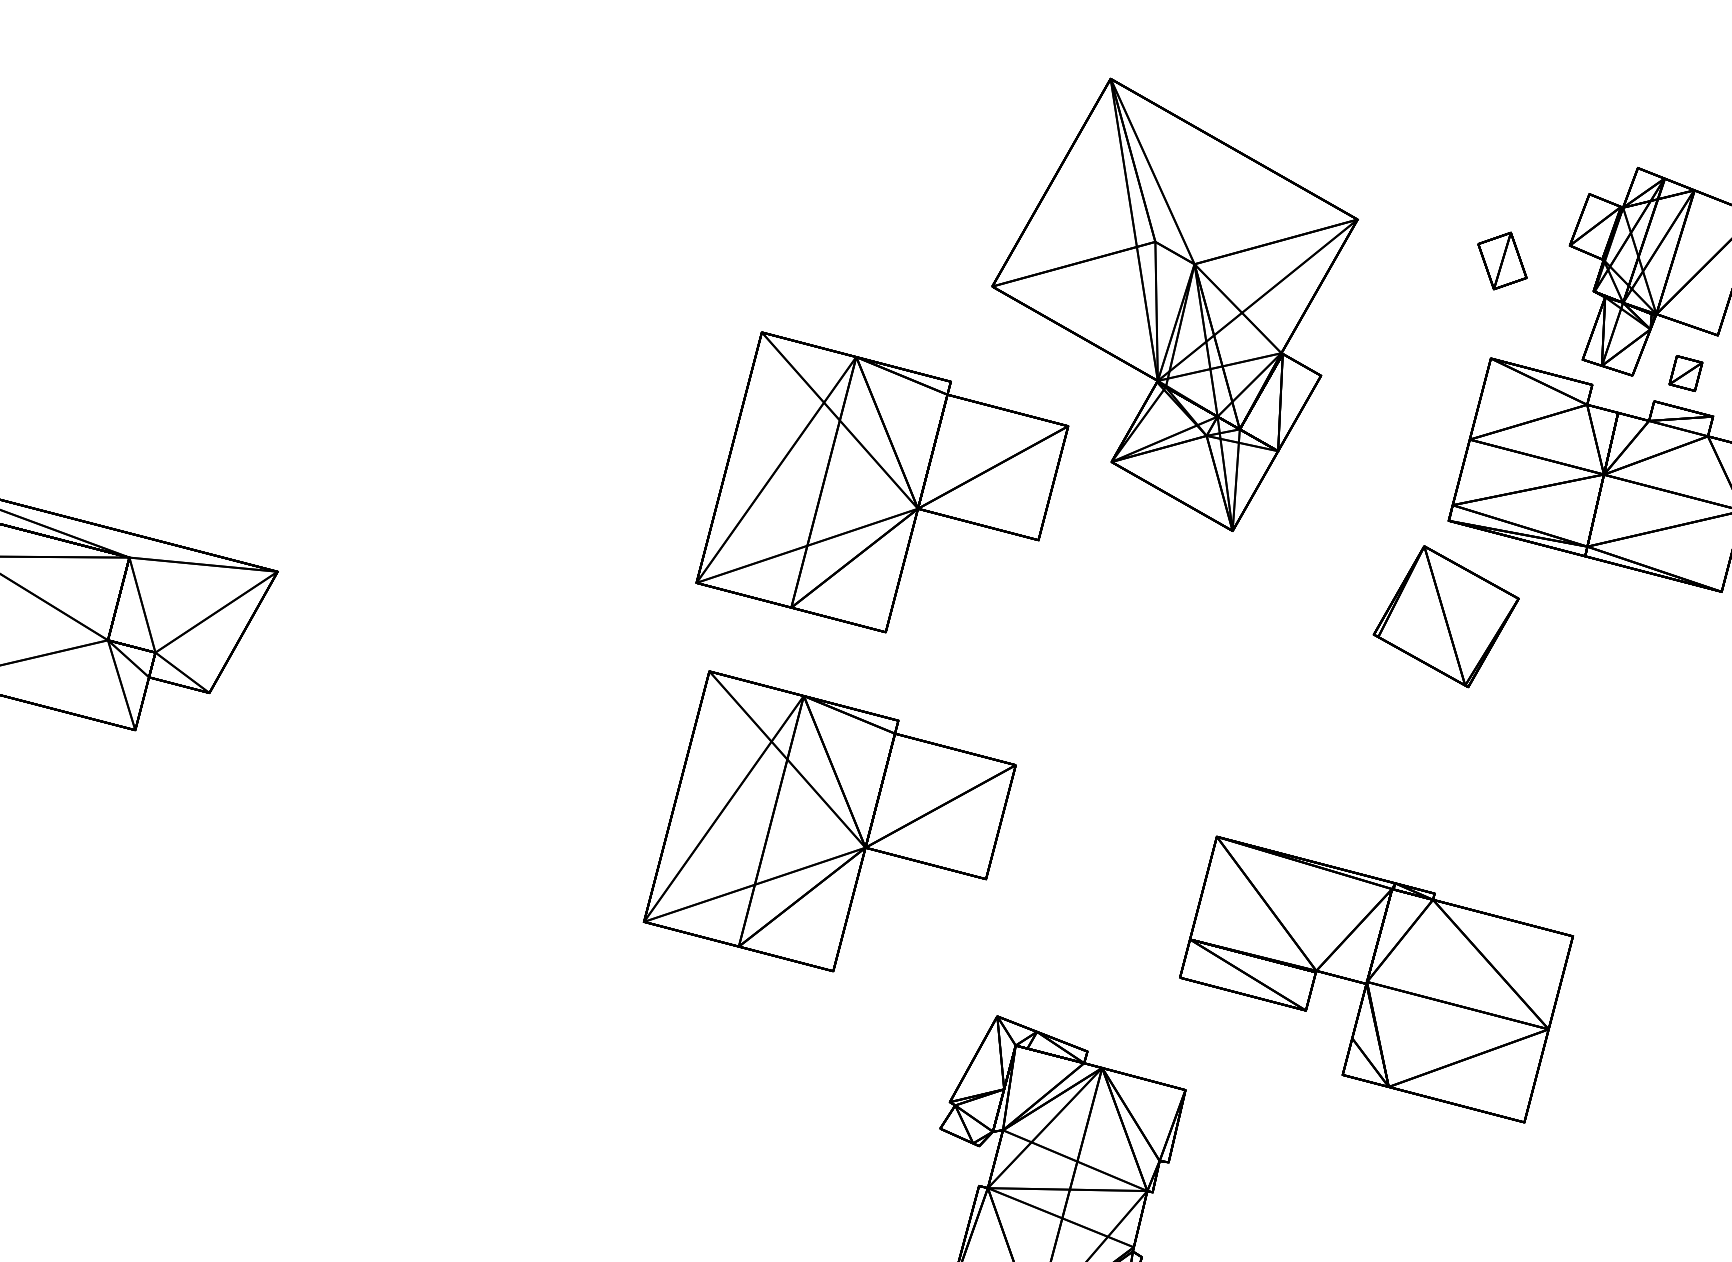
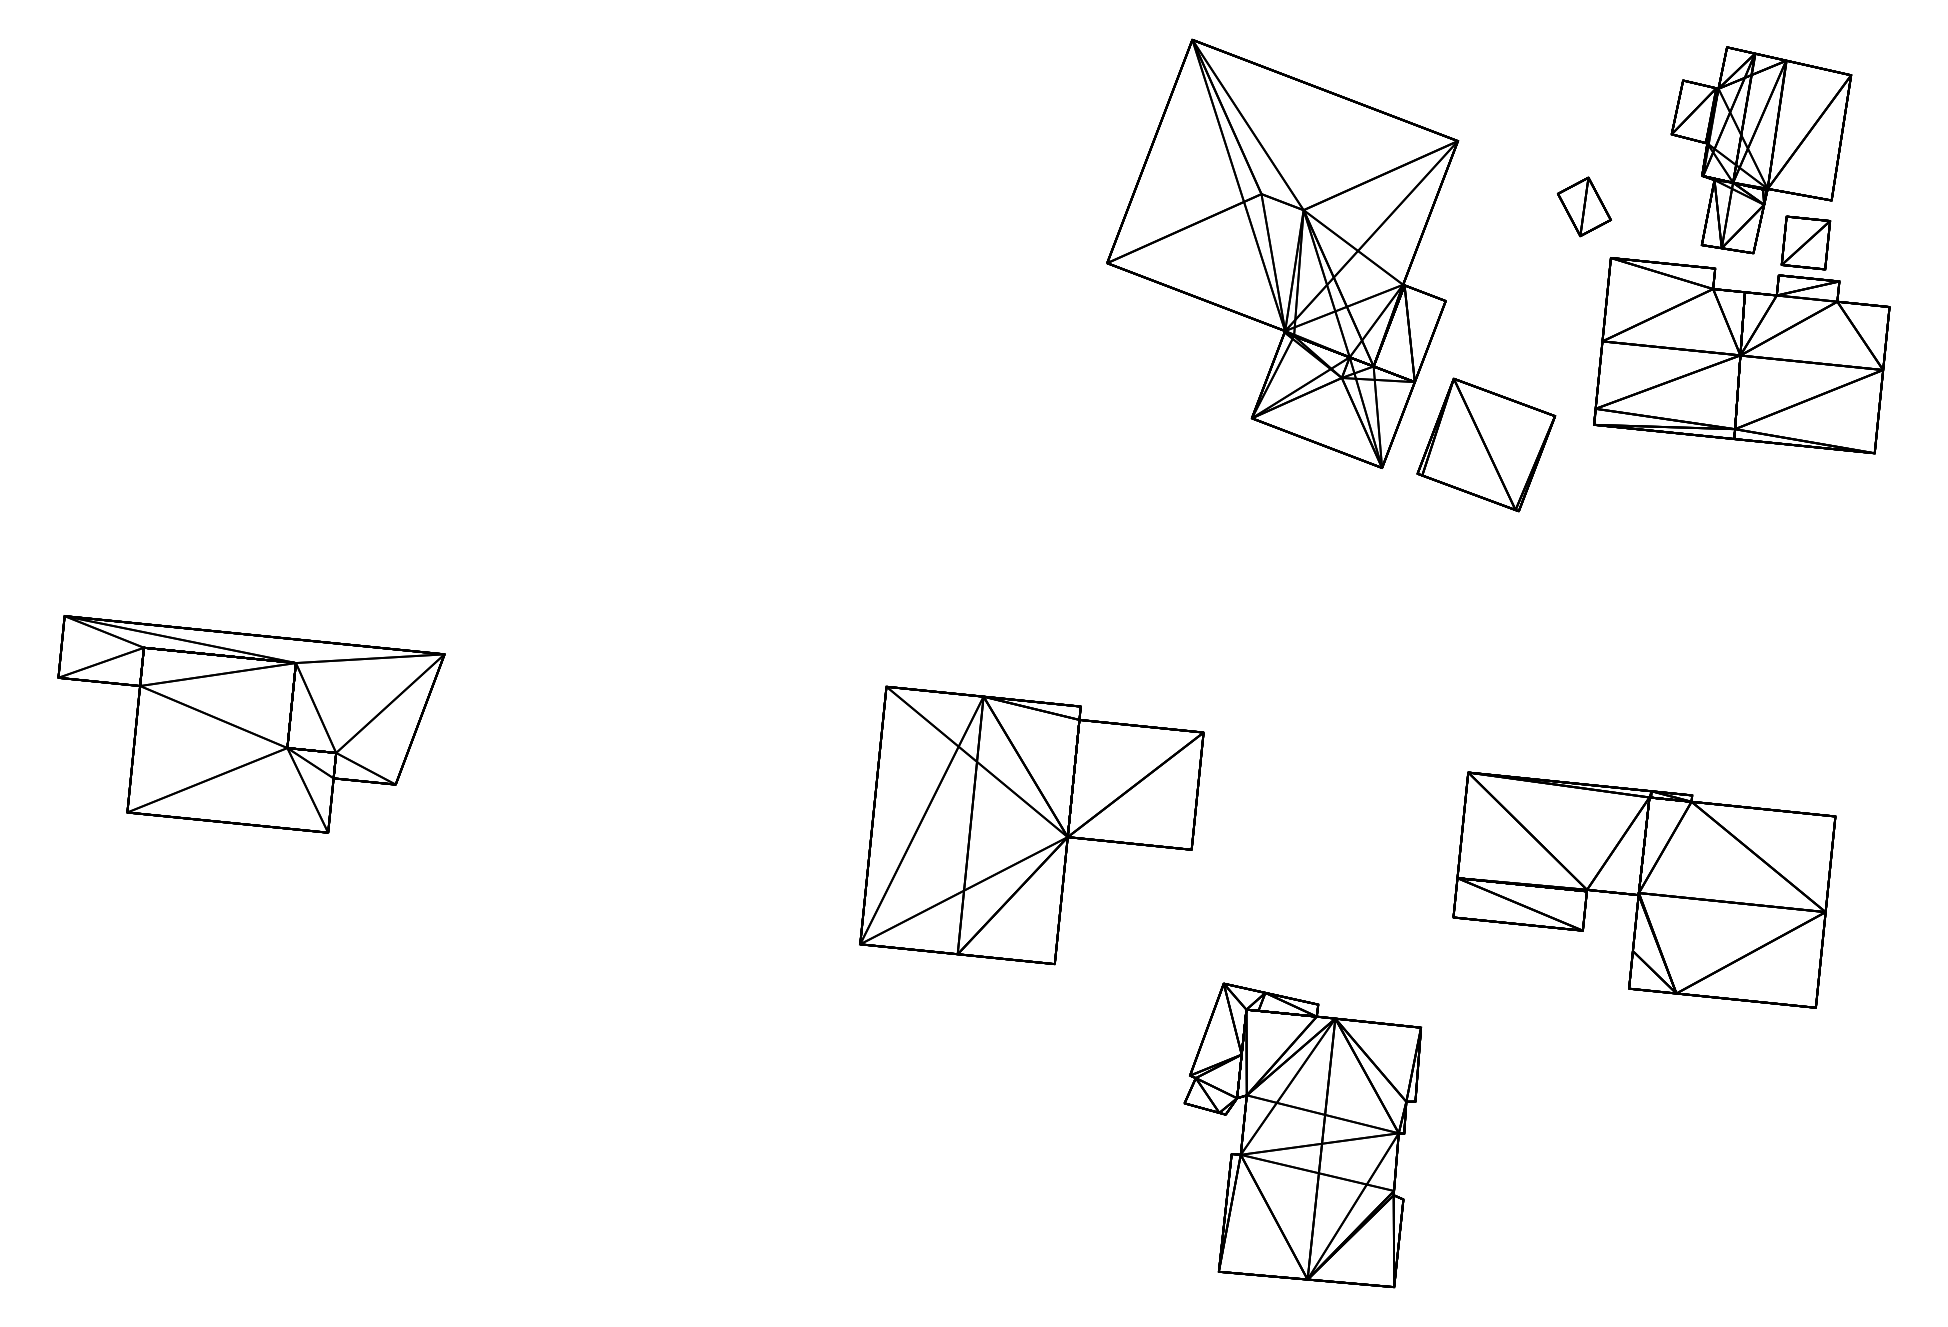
part: (1502, 260) -> (1584, 206), moved
part: (1685, 372) -> (1805, 242), size x1.67
part: (883, 491) -> (1031, 482), removed
part: (1446, 616) -> (1486, 444), moved
part: (1373, 979) -> (1644, 889), moved

